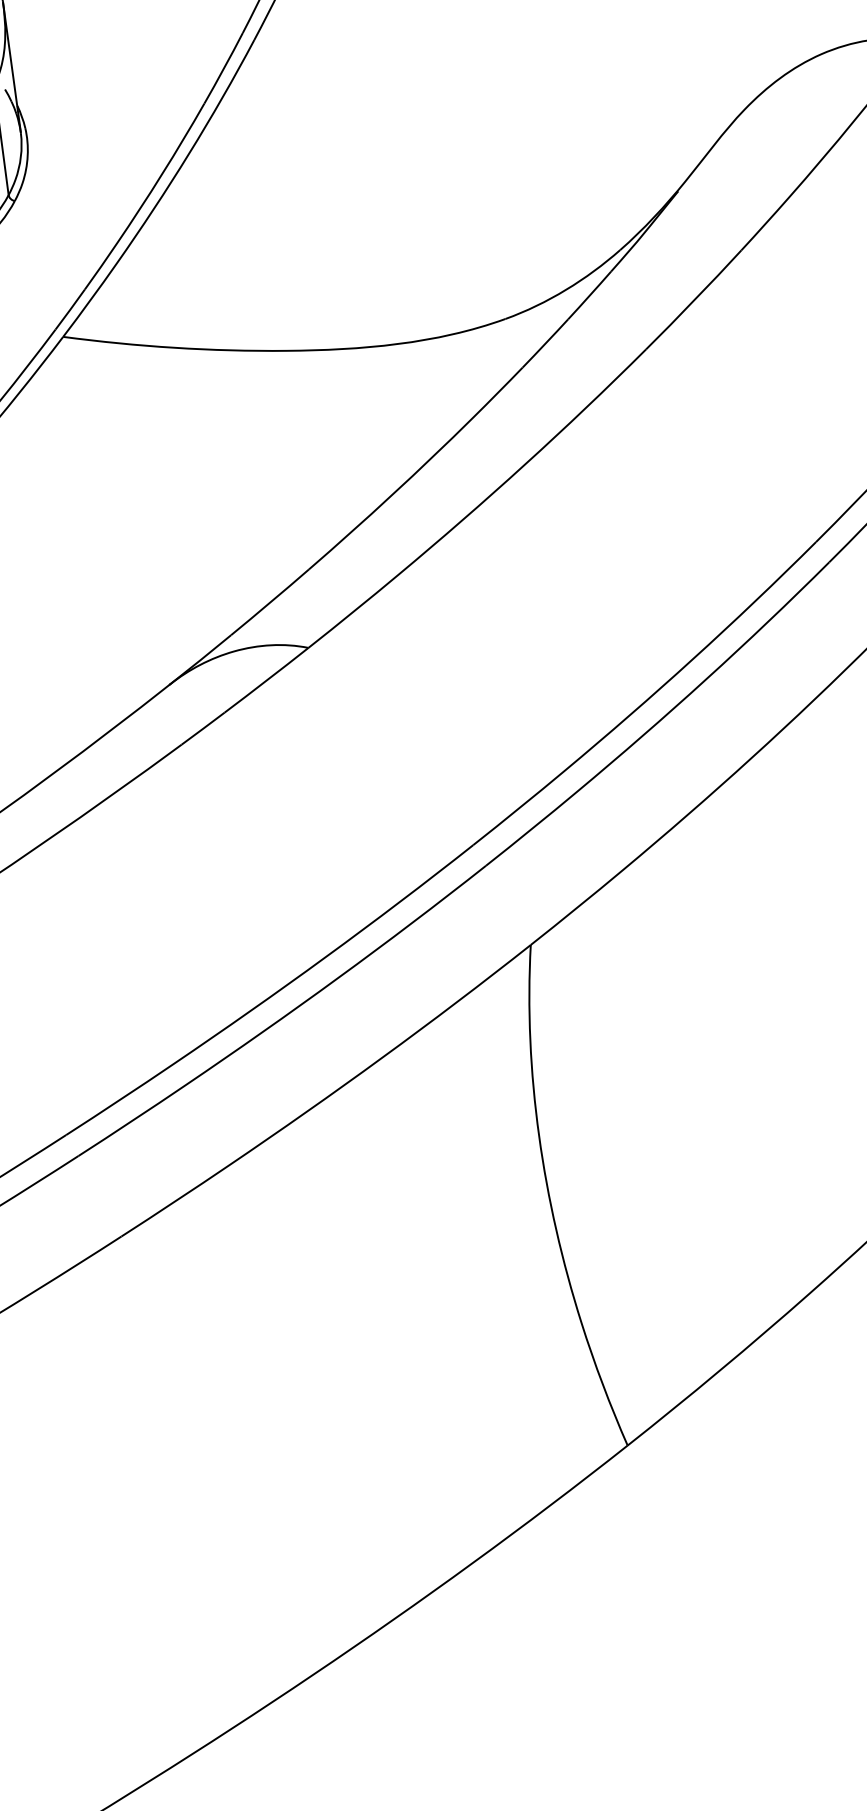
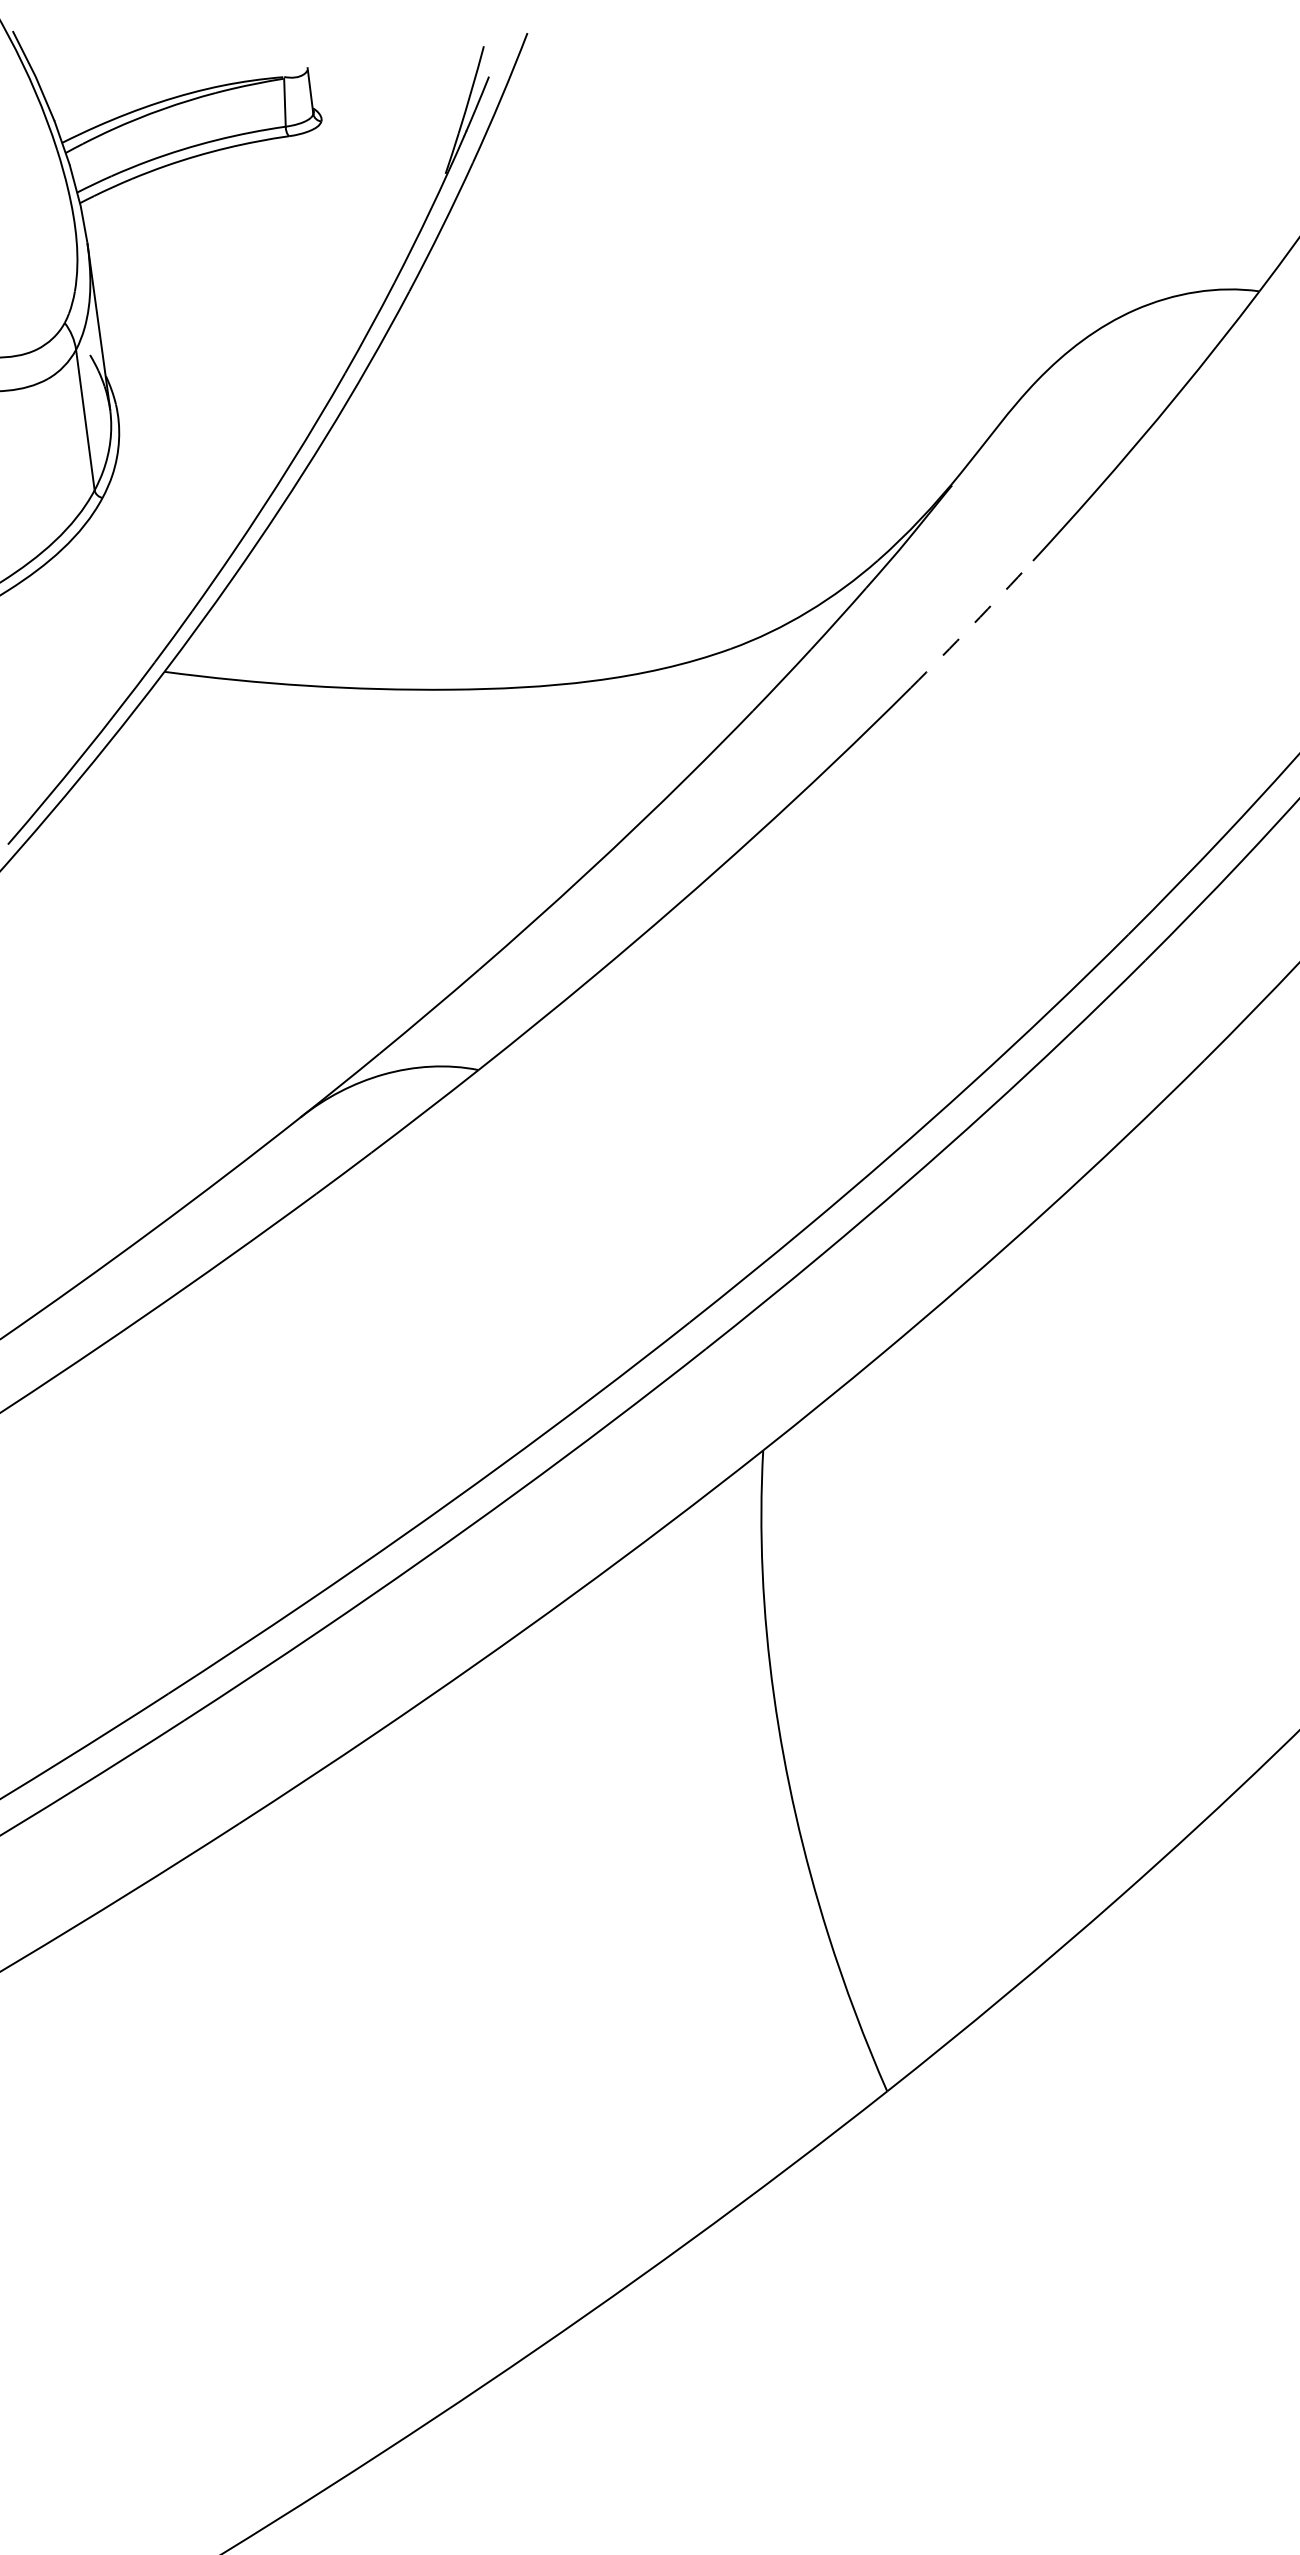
arc: (694, 300) -> (972, 625), solid -> dashed

